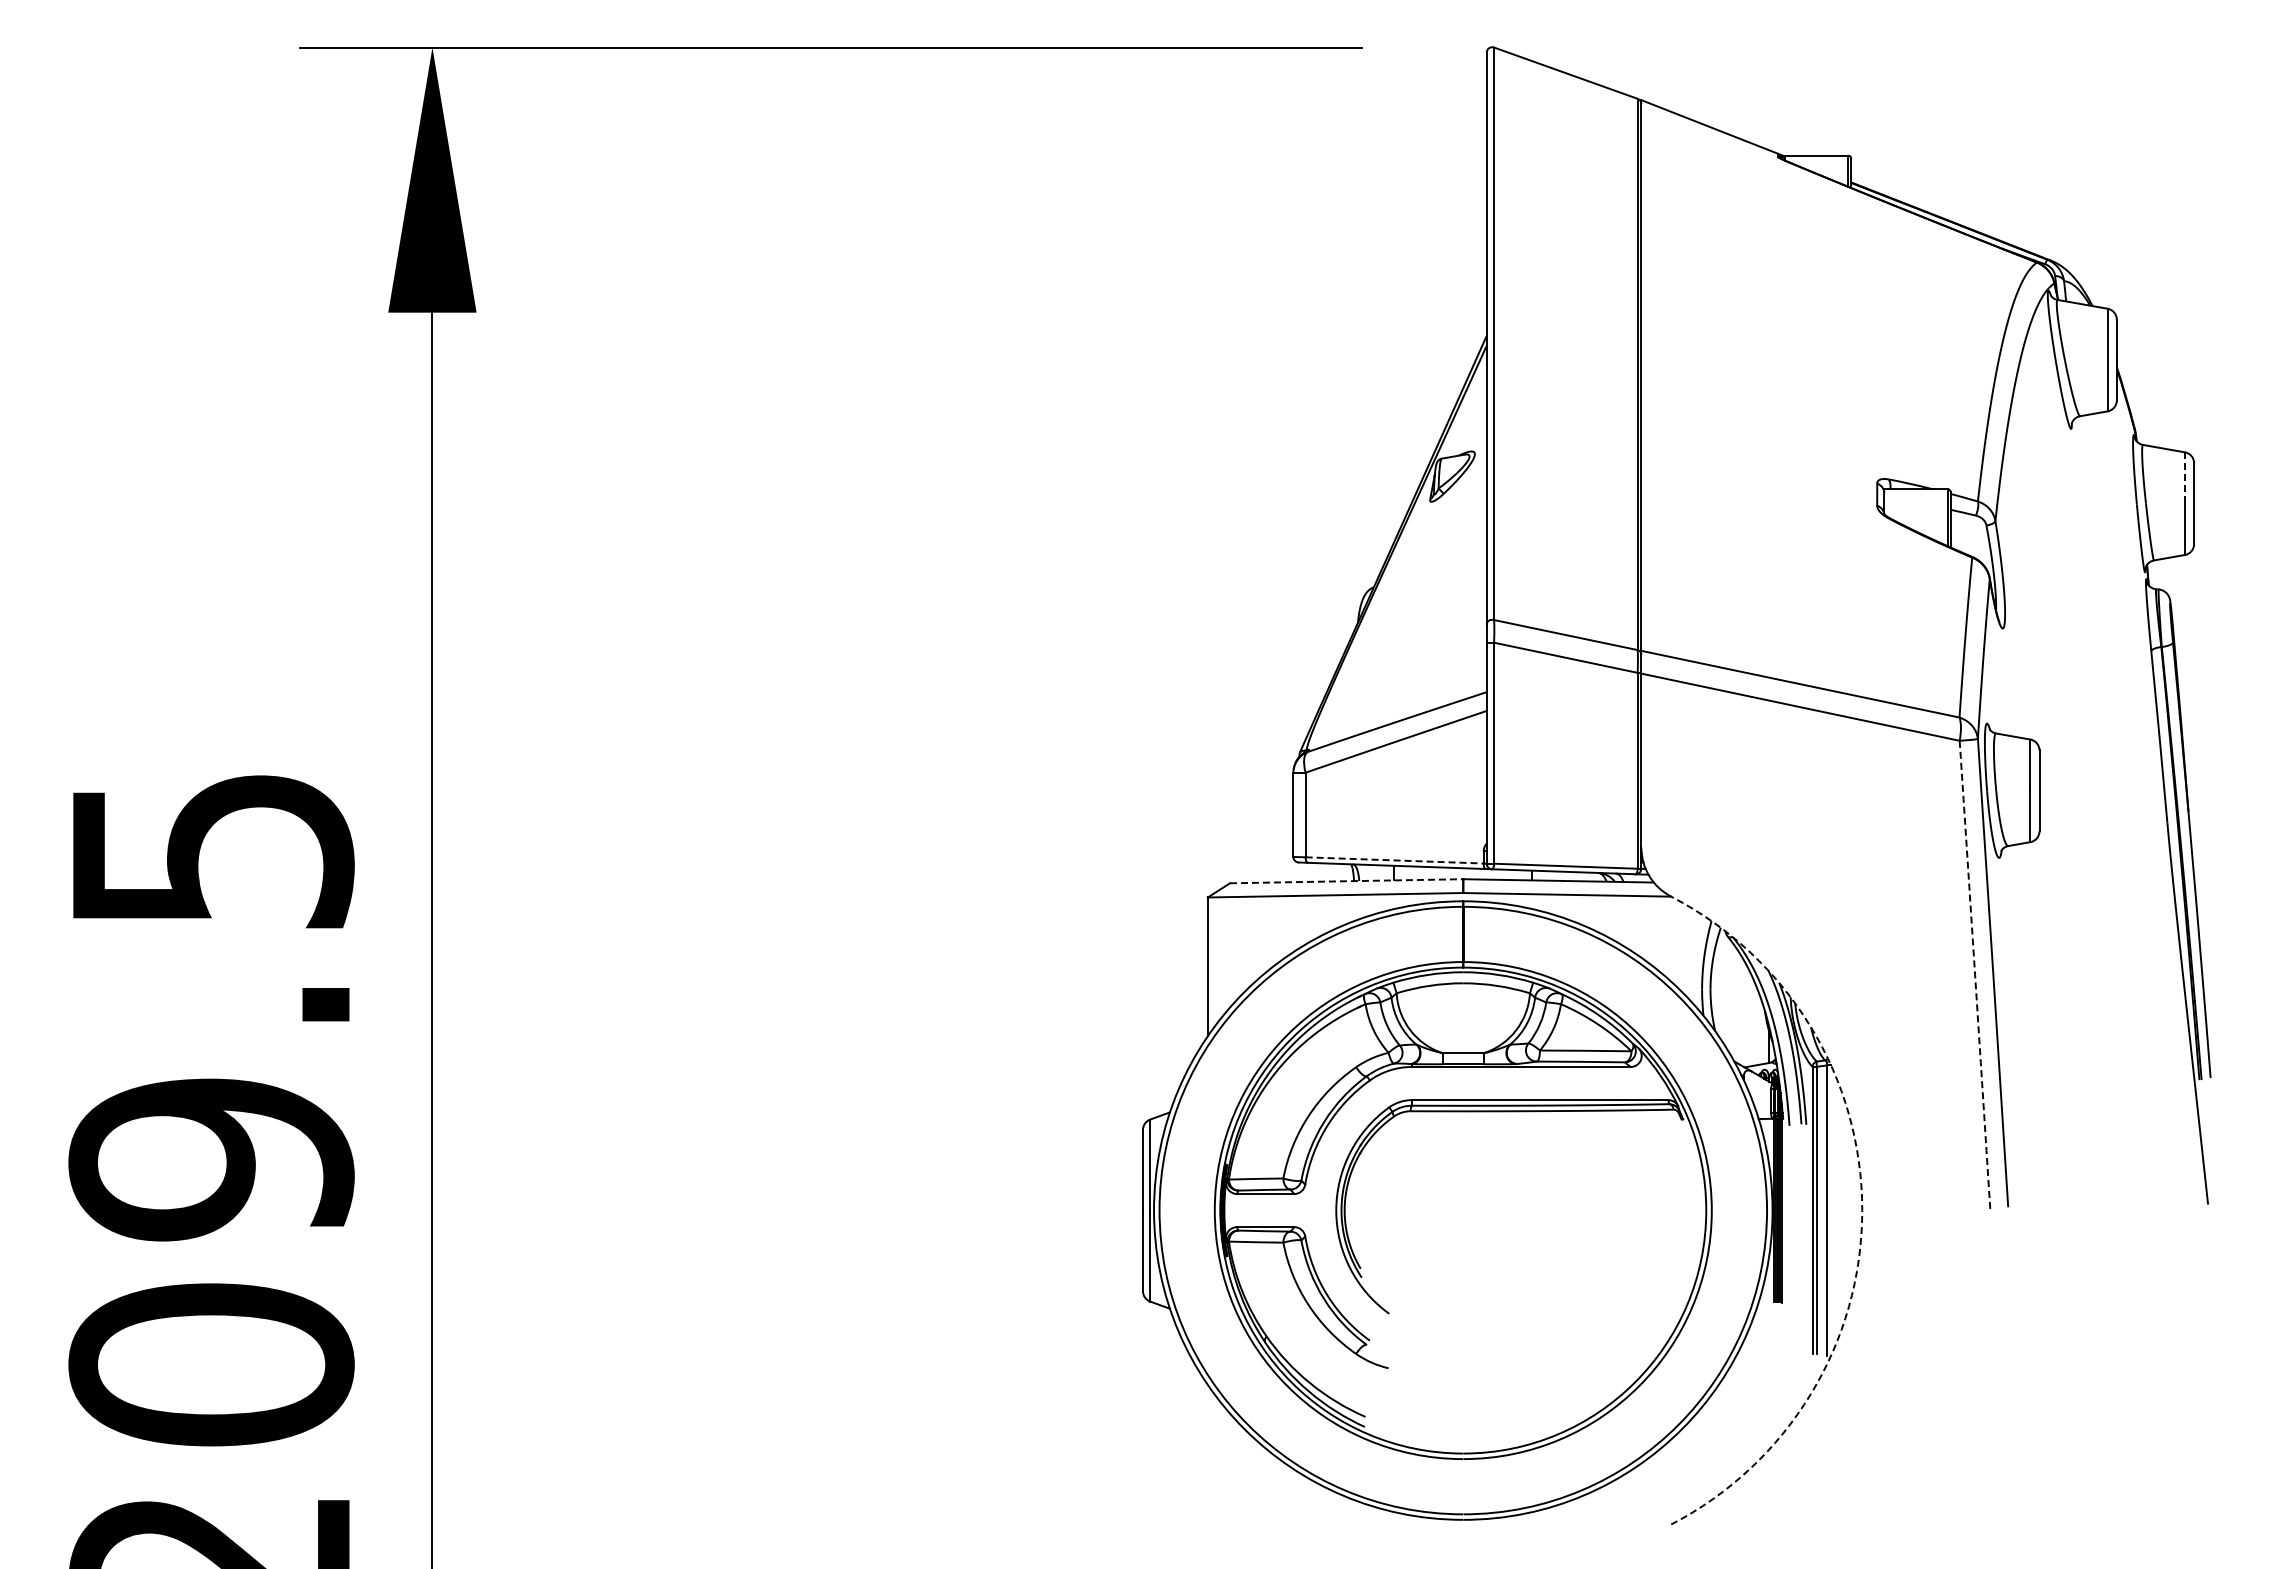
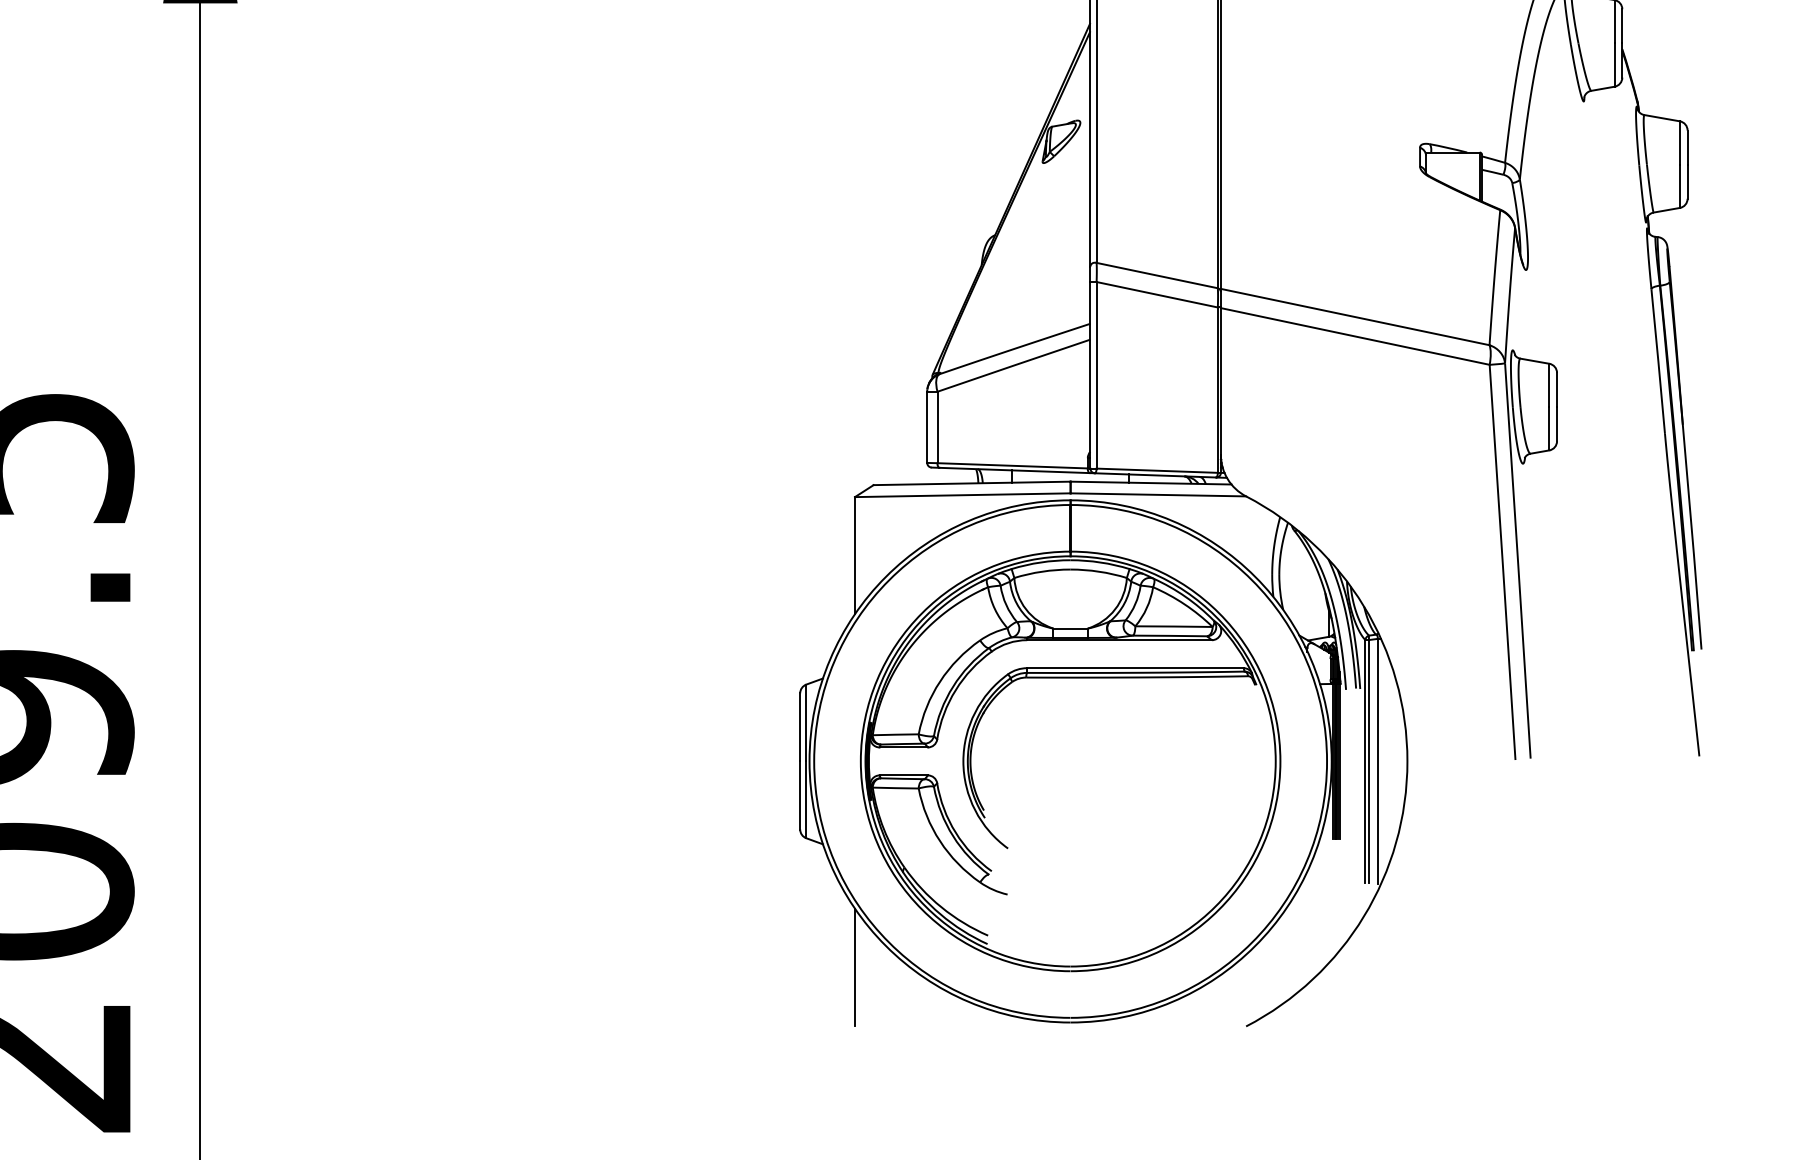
line: (2185, 478) -> (1680, 143), dashed -> solid
line: (1395, 860) -> (1013, 465), dashed -> solid
line: (1346, 881) -> (972, 483), dashed -> solid
arc: (1975, 974) -> (1503, 562), dashed -> solid
arc: (1862, 1210) -> (1407, 761), dashed -> solid
line: (1207, 1453) -> (854, 966), added

